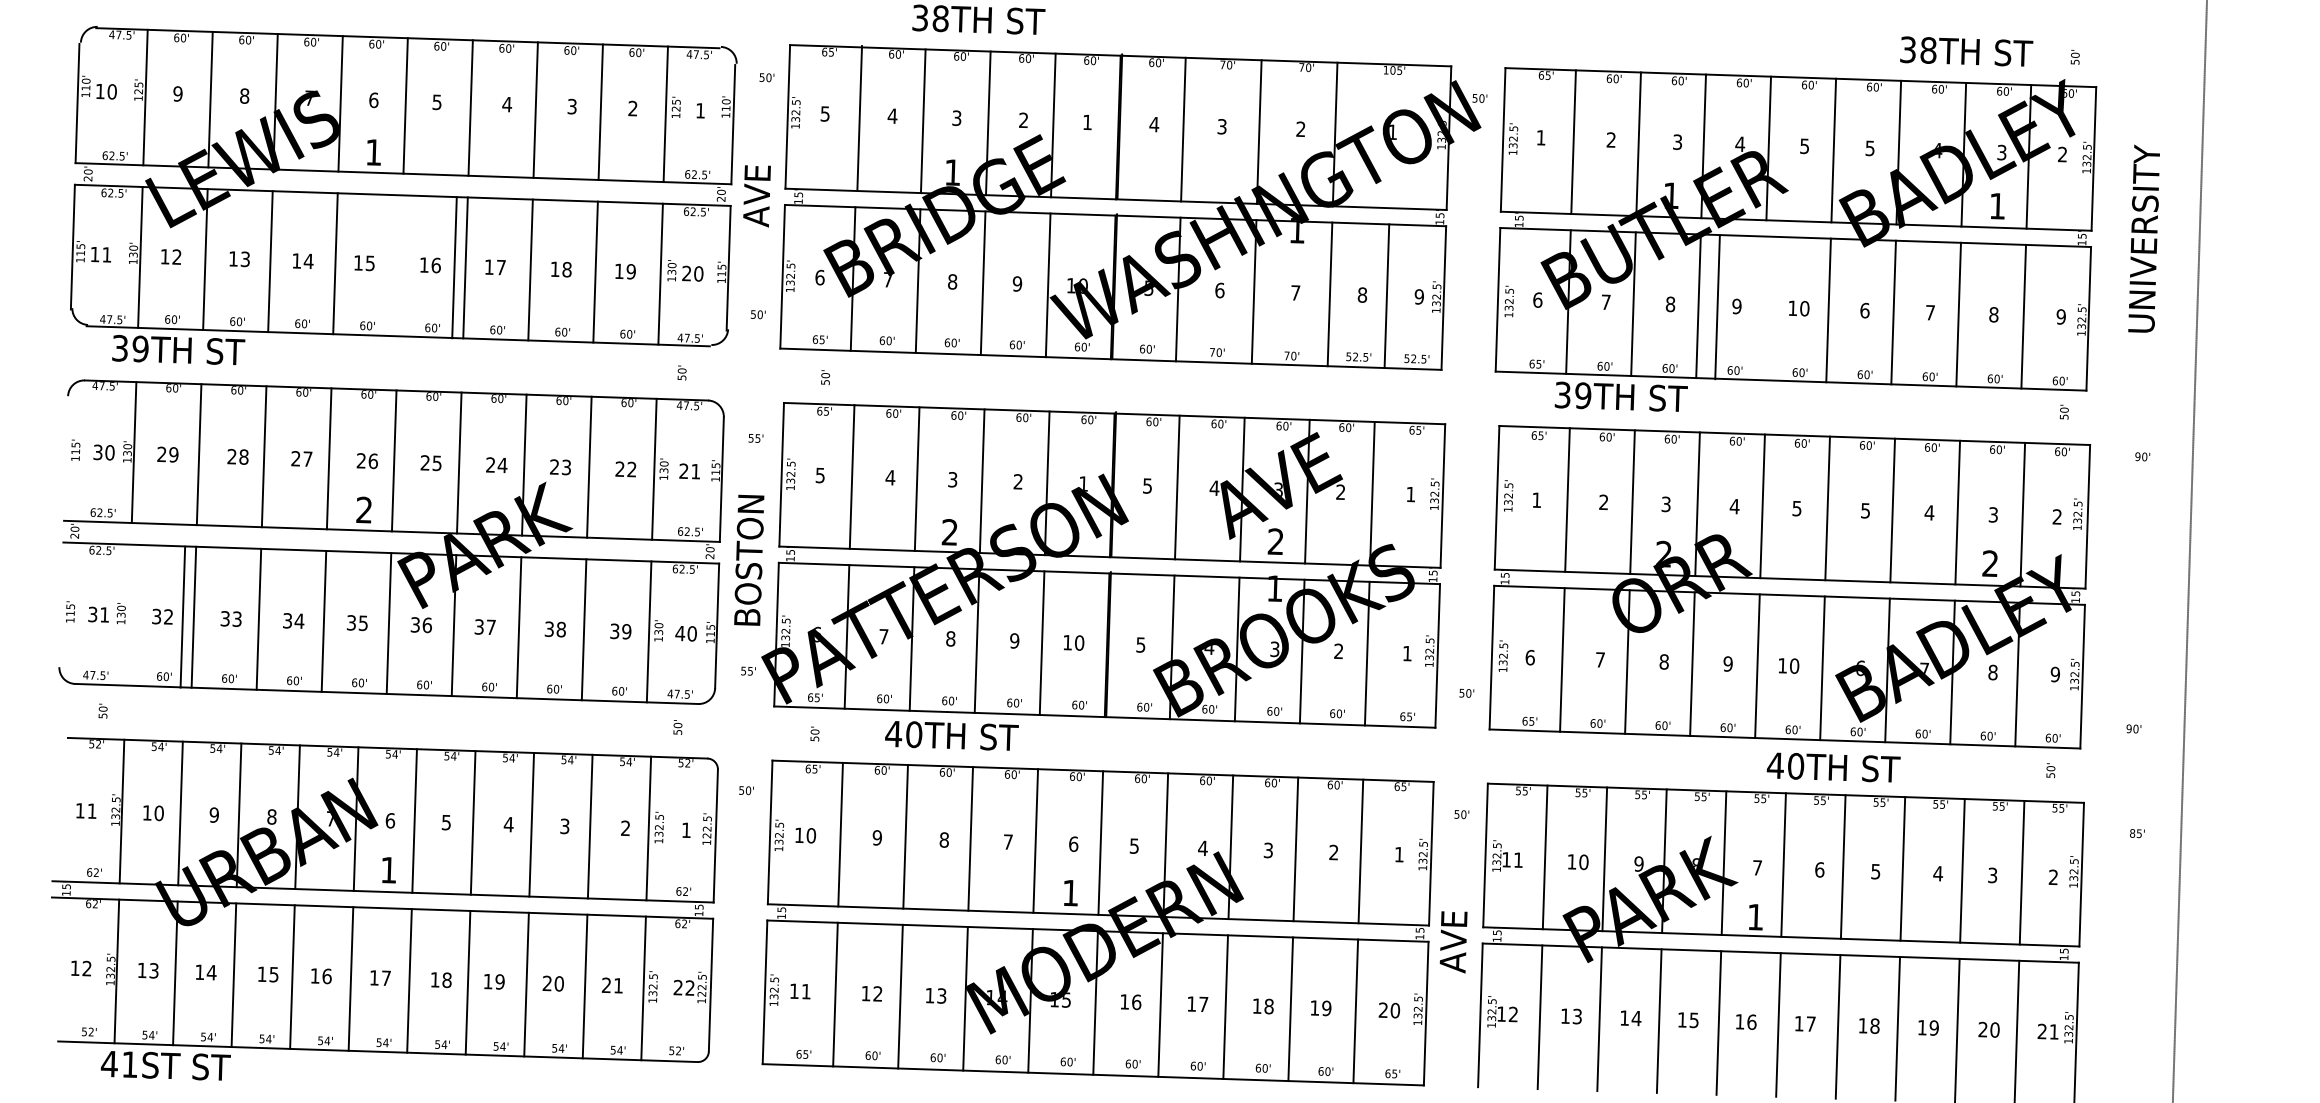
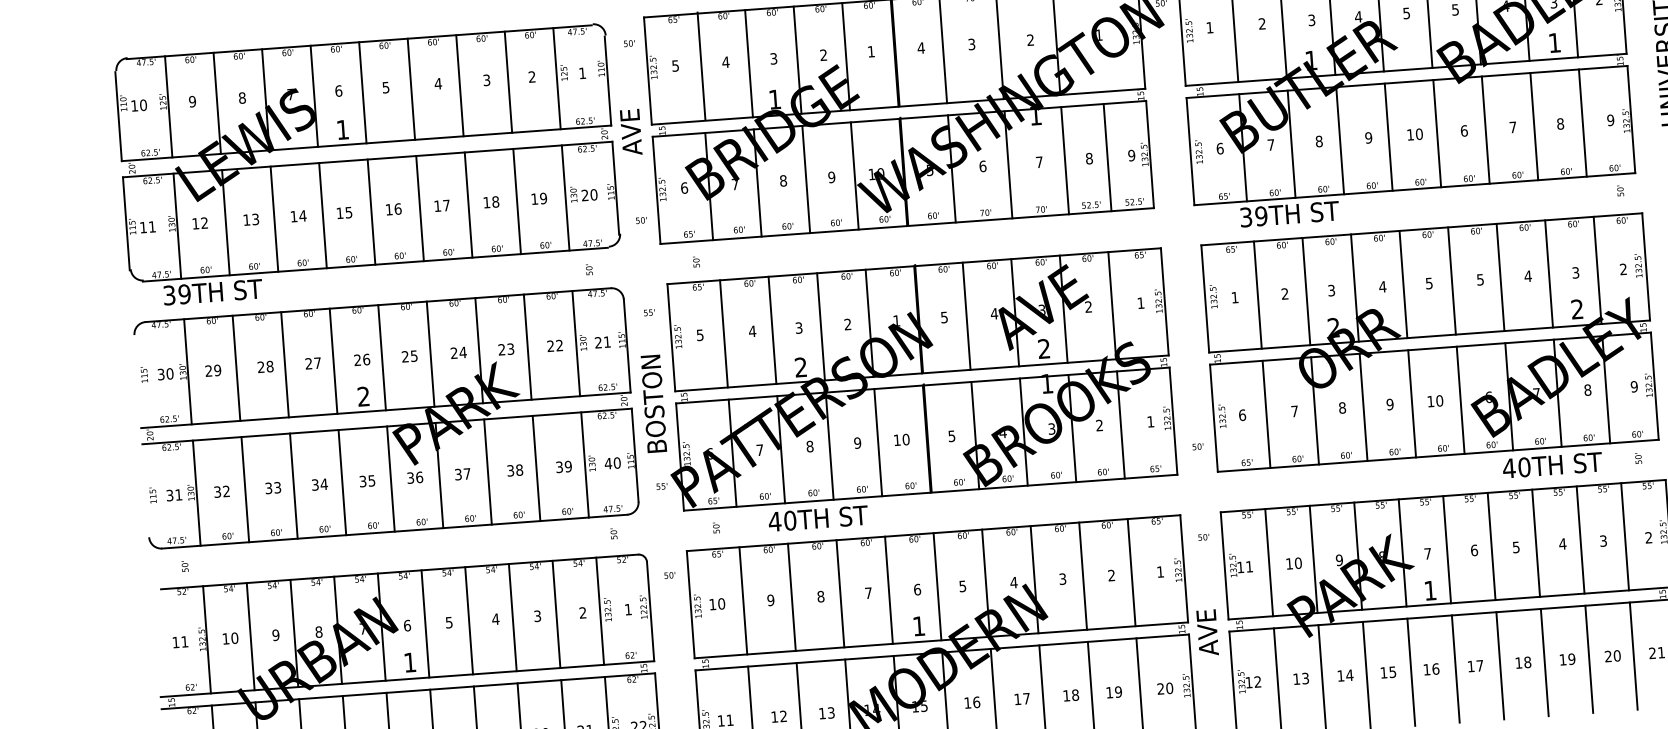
line: (454, 267) -> (371, 211), moved
line: (1717, 307) -> (1388, 137), moved
line: (182, 616) -> (196, 492), moved
text: (1833, 767) -> (1552, 465), moved

